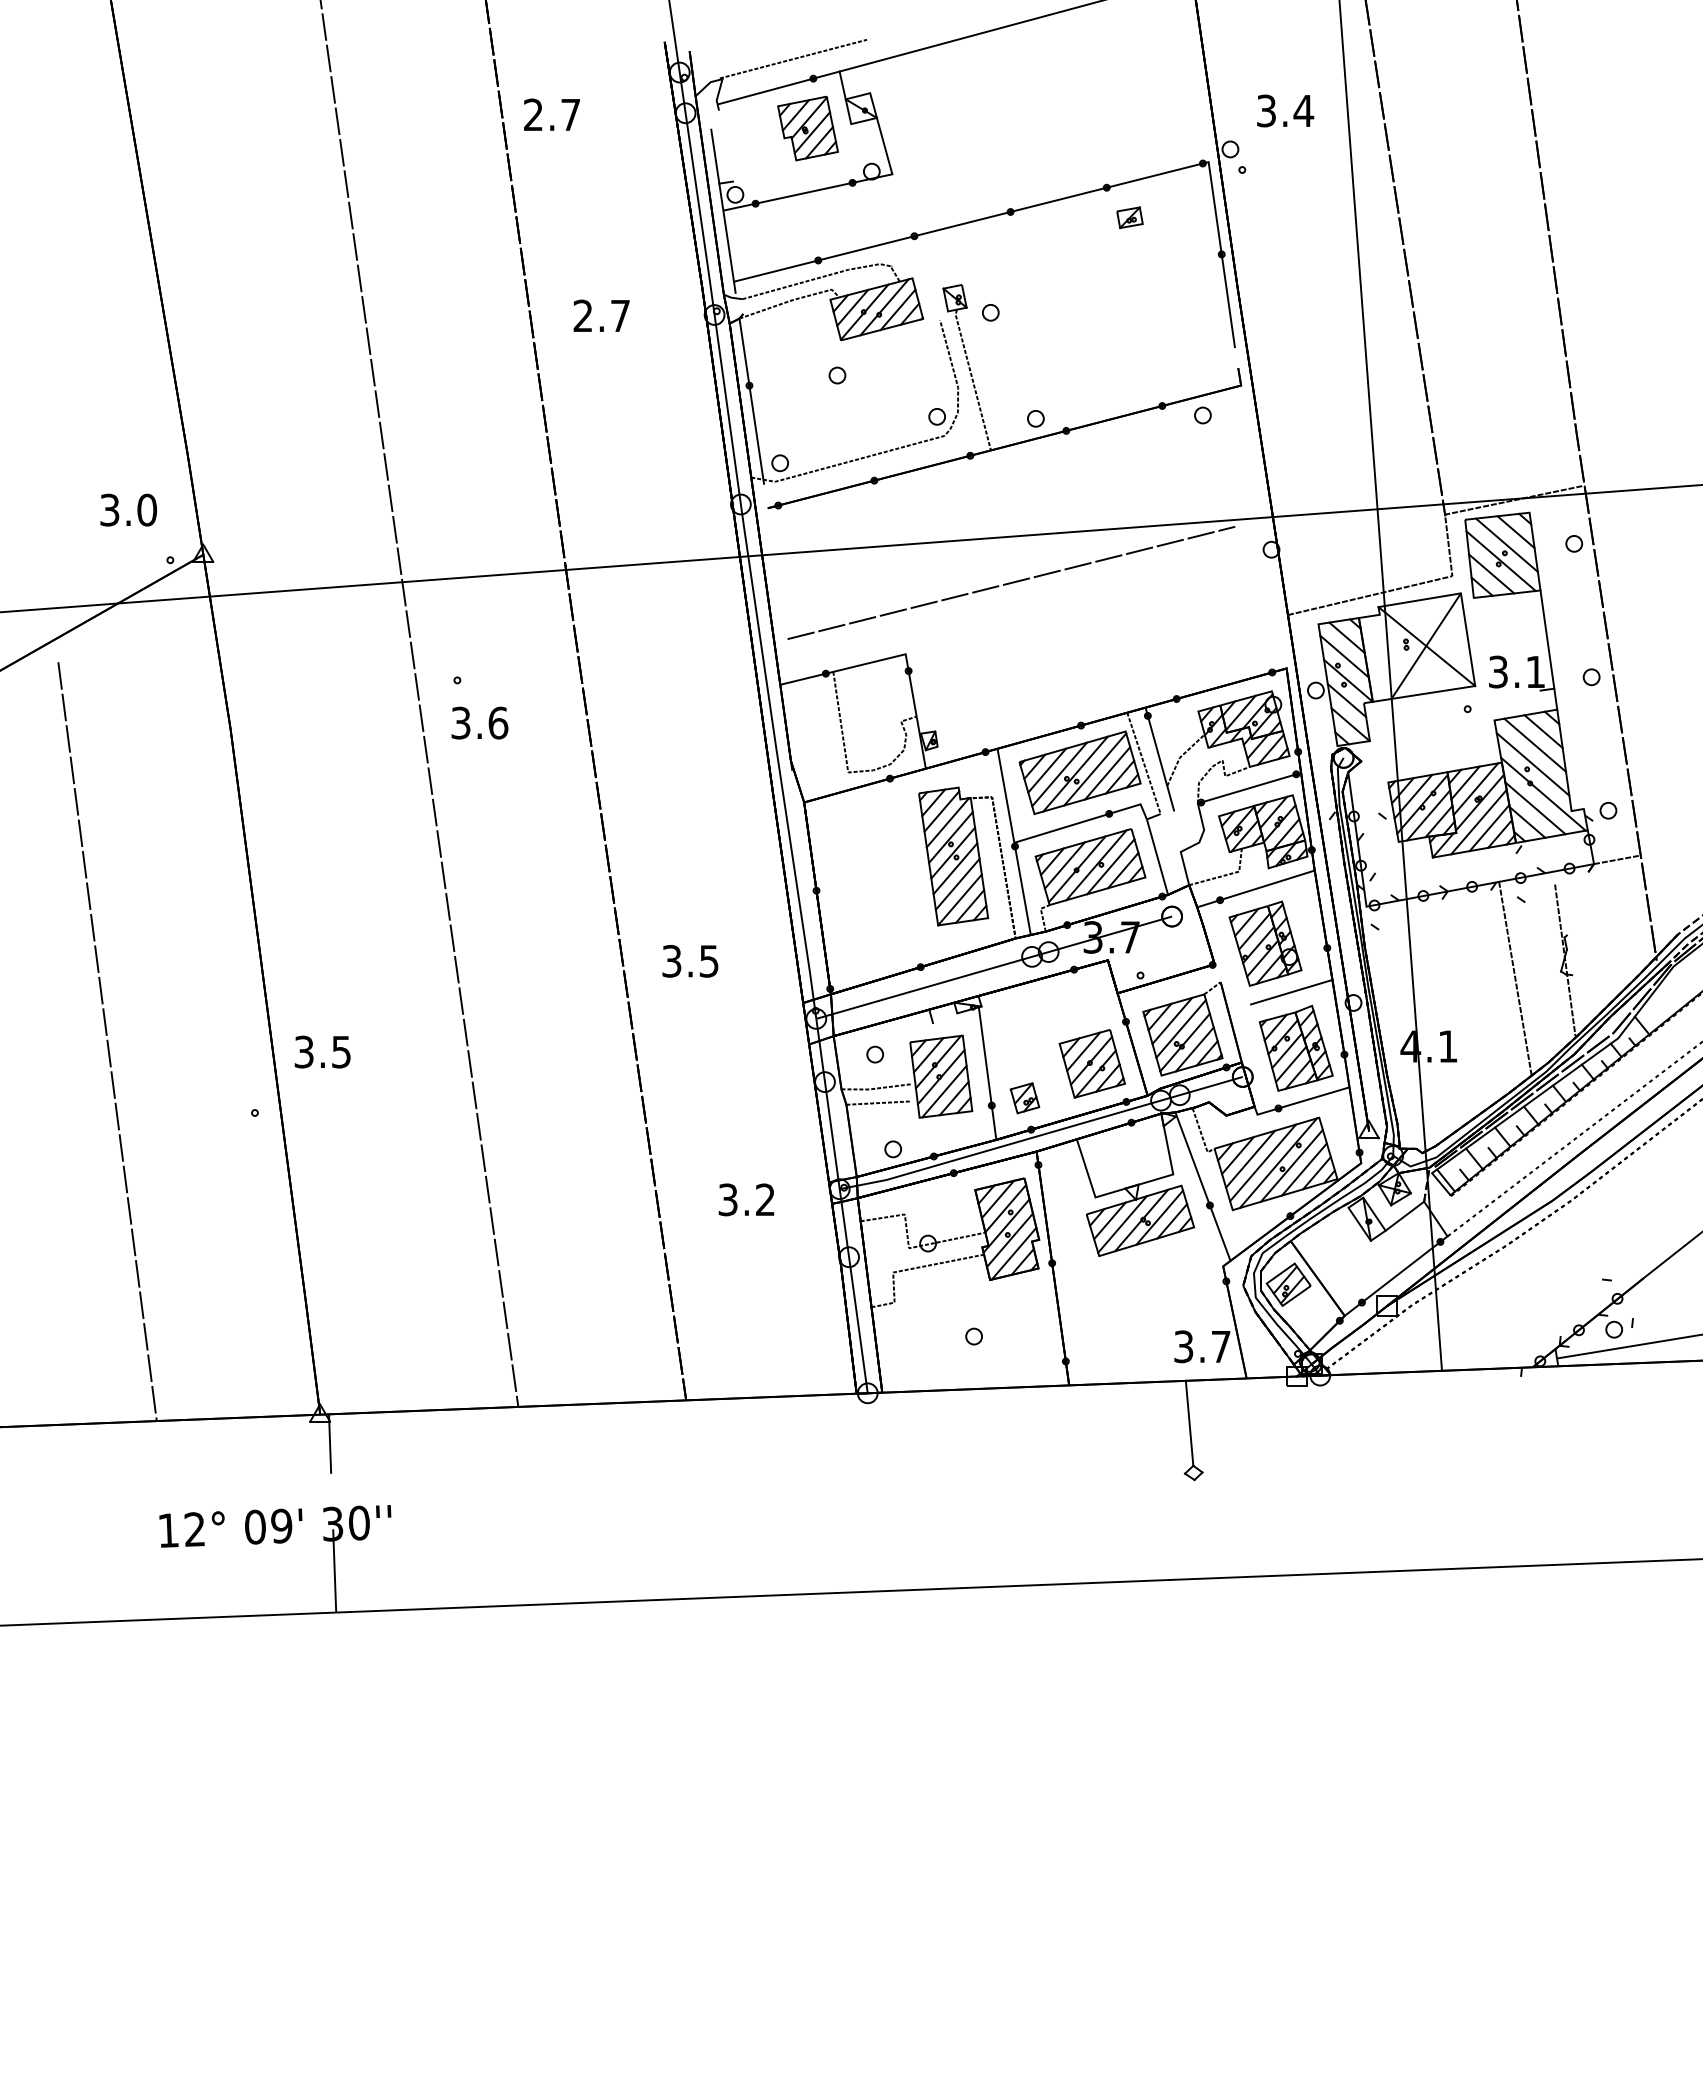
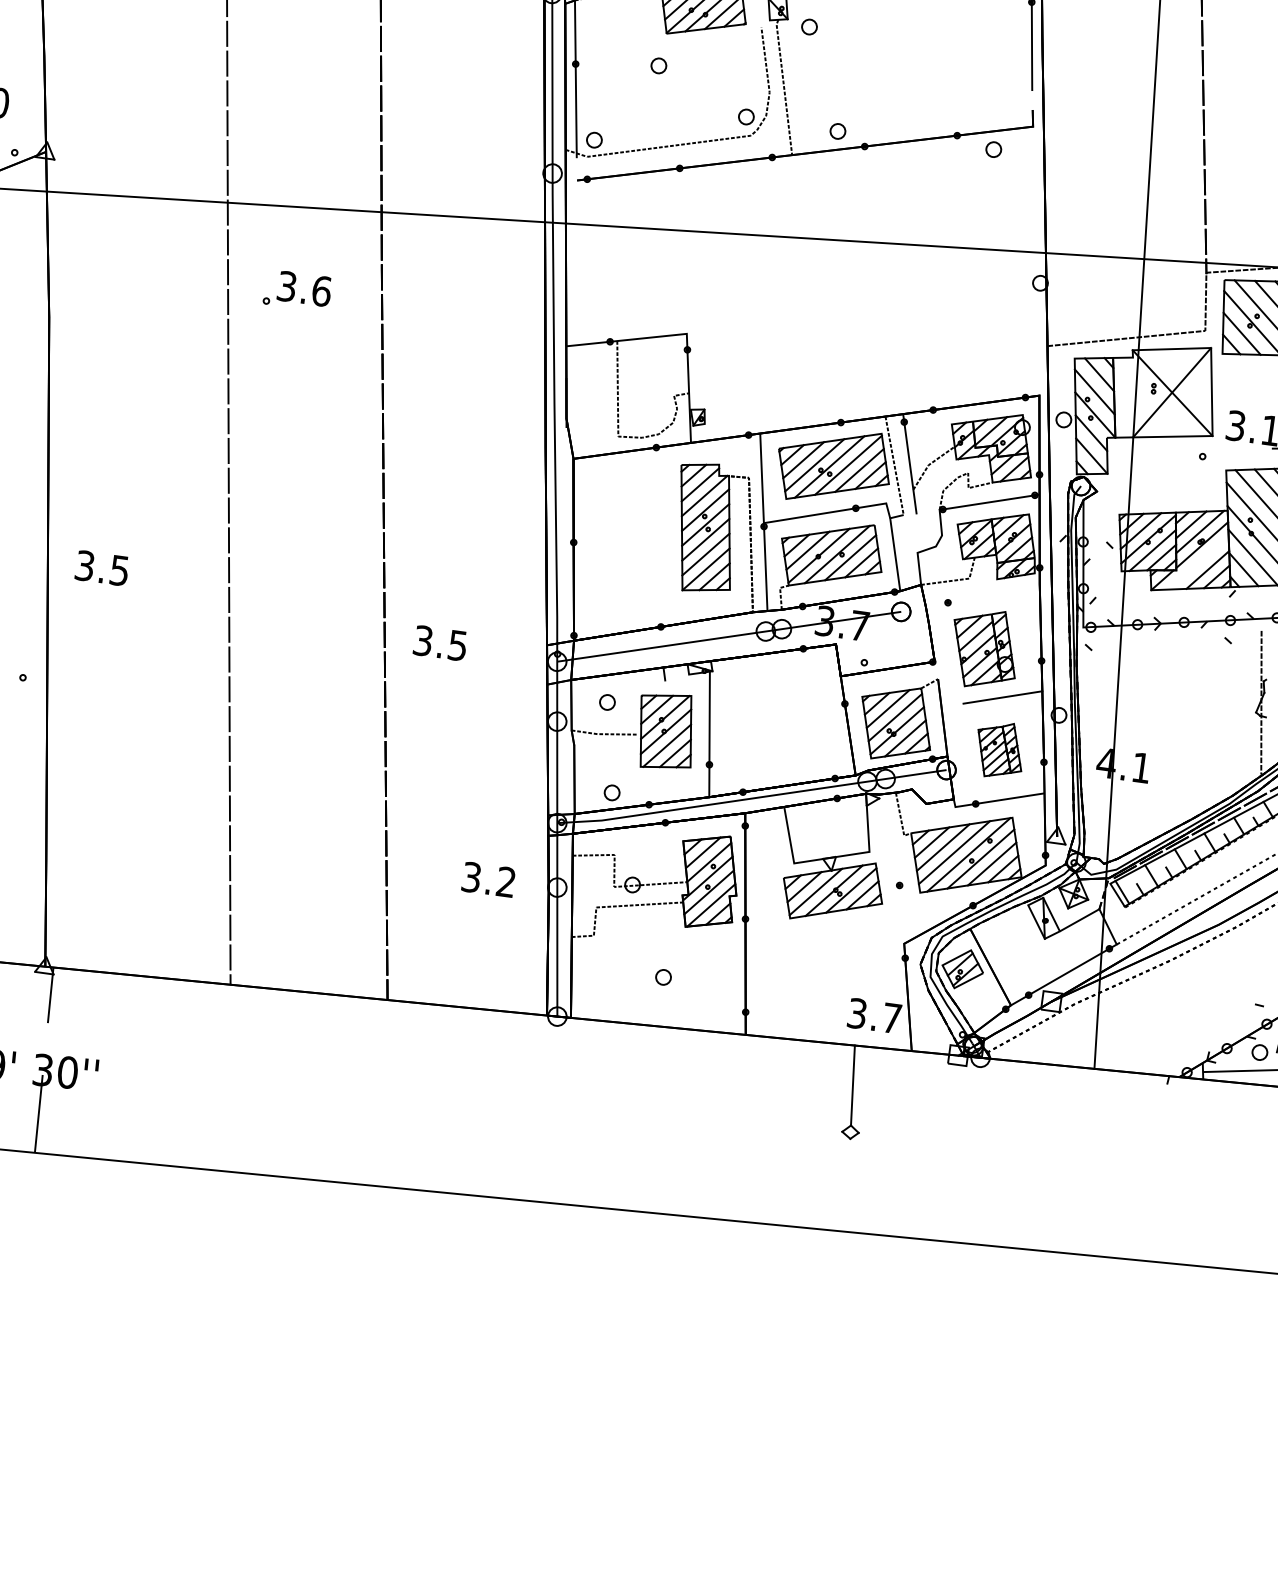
line: (1011, 582) -> (794, 280), removed
text: (479, 722) -> (304, 288), moved
line: (1478, 821) -> (1198, 562), removed
line: (1255, 888) -> (982, 596), removed
text: (690, 961) -> (440, 643), moved
line: (1515, 978) -> (1212, 713), removed
part: (1295, 1047) -> (999, 749), size x0.7
text: (322, 1051) -> (102, 567), moved
part: (1091, 1063) -> (807, 738), removed
part: (1024, 1098) -> (740, 762), removed
line: (878, 1102) -> (604, 747), removed
line: (1202, 1186) -> (895, 866), removed
text: (746, 1199) -> (488, 879), moved

